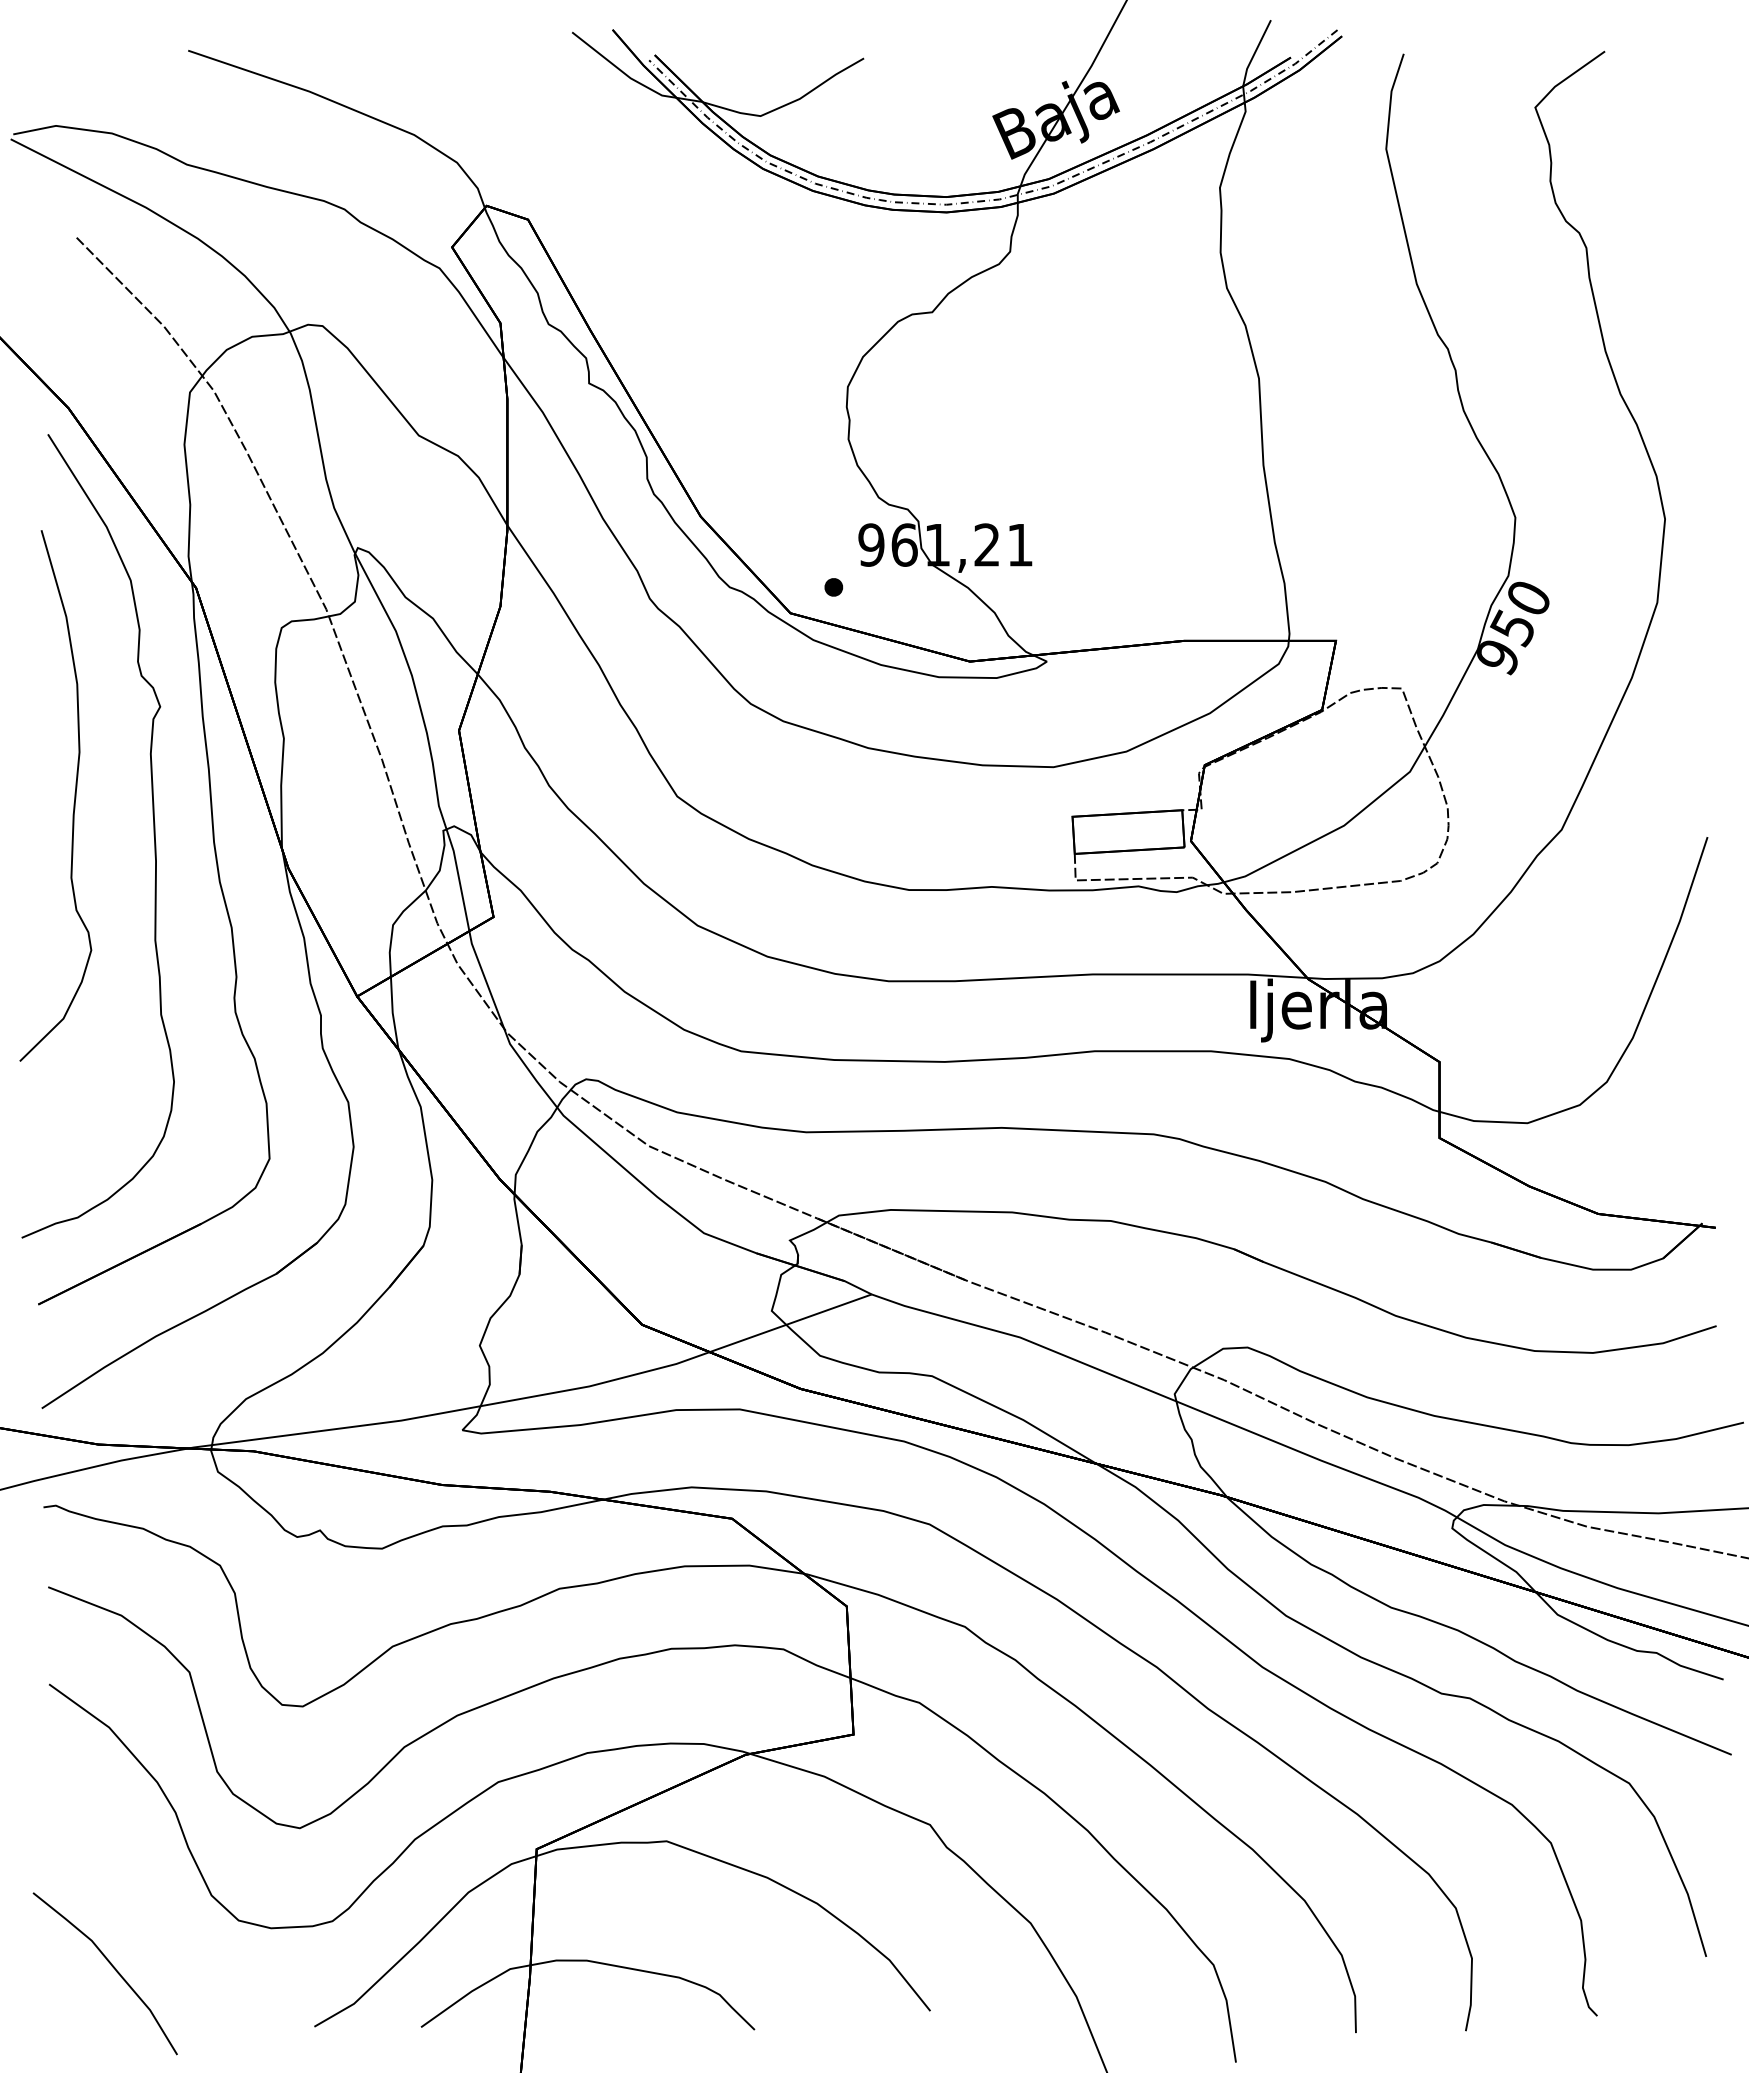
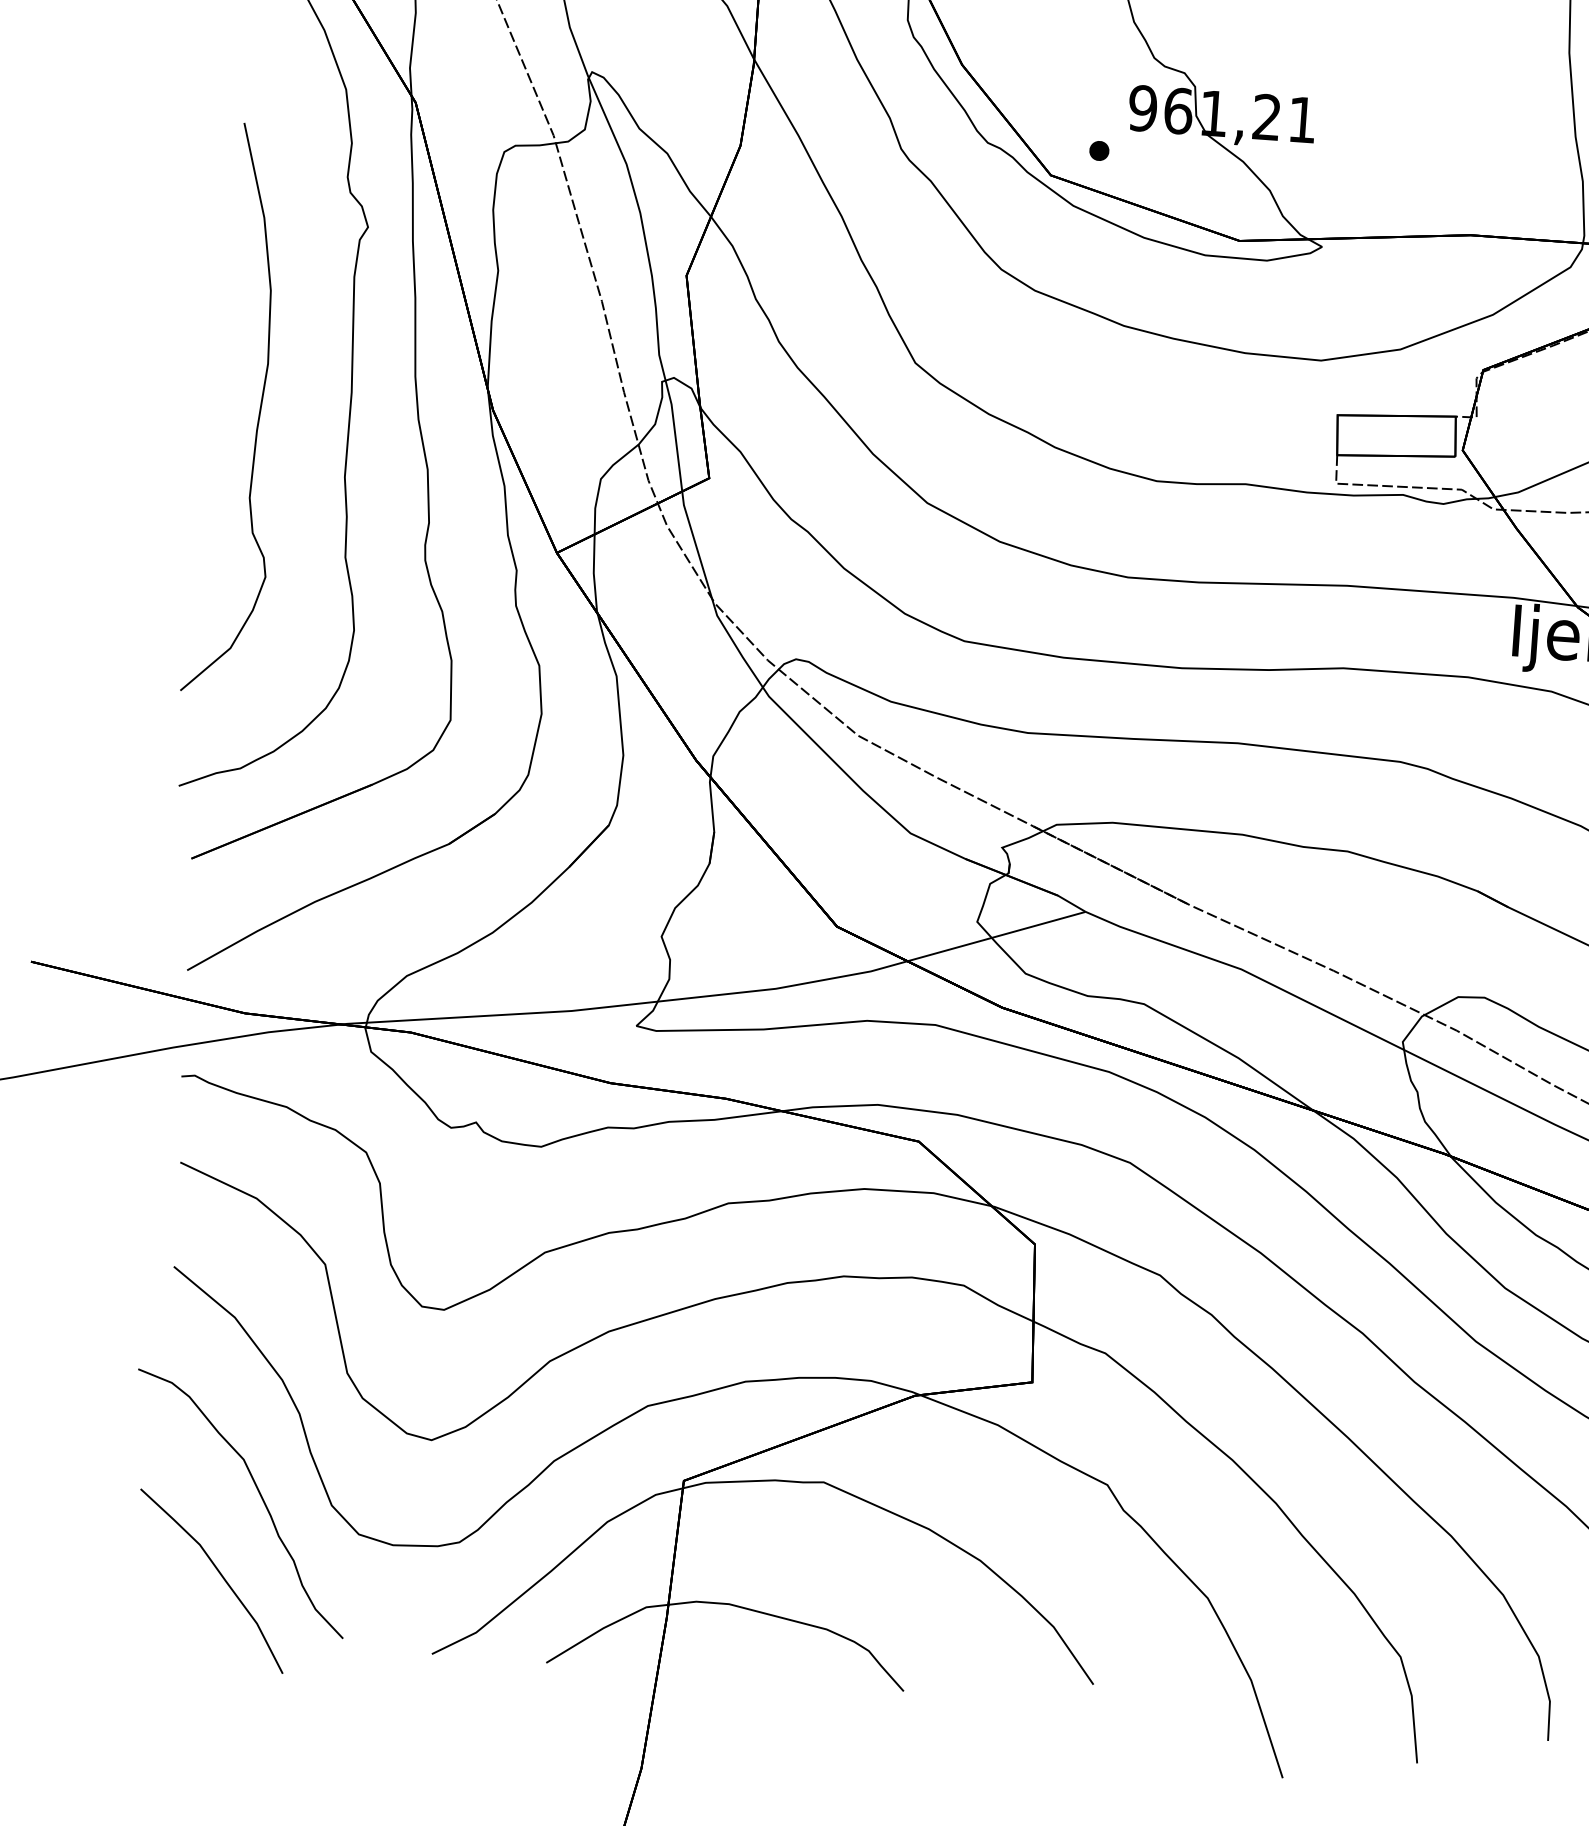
curve: (74, 795) -> (259, 409), moved
curve: (143, 1890) -> (259, 1494), added

